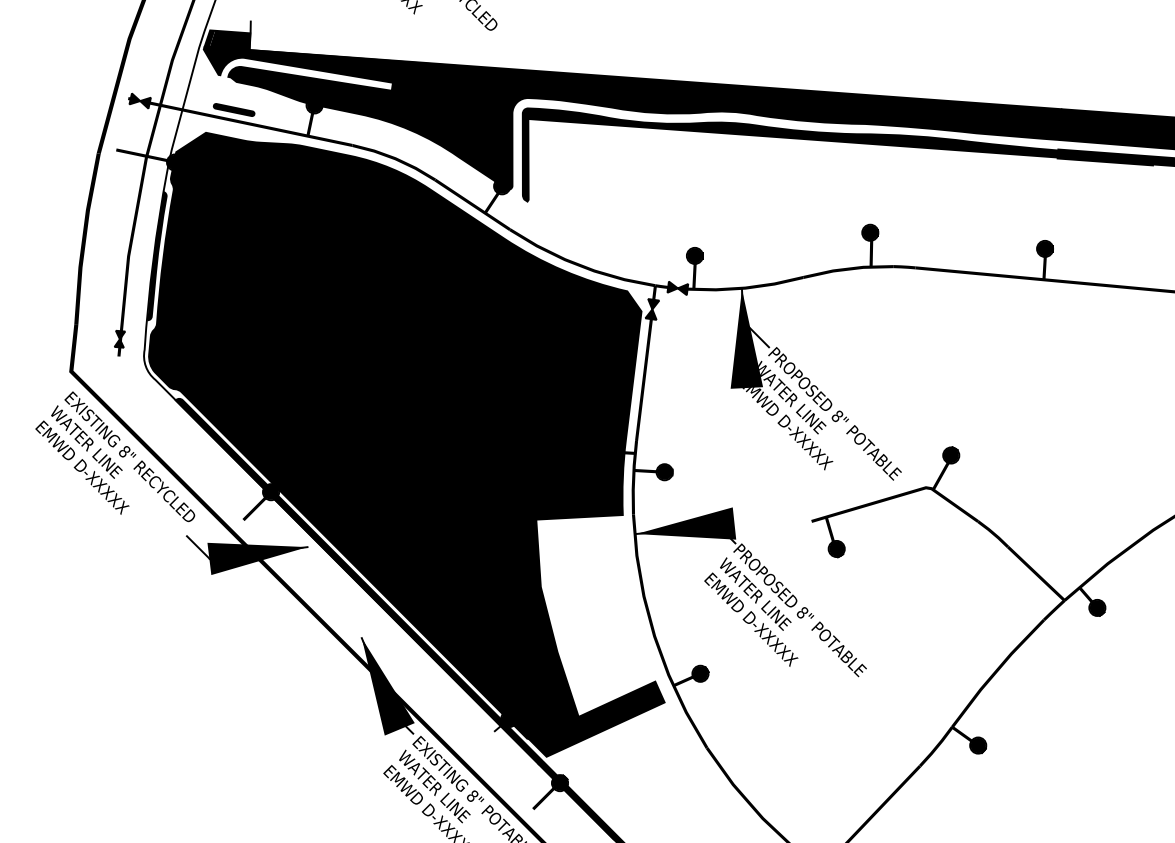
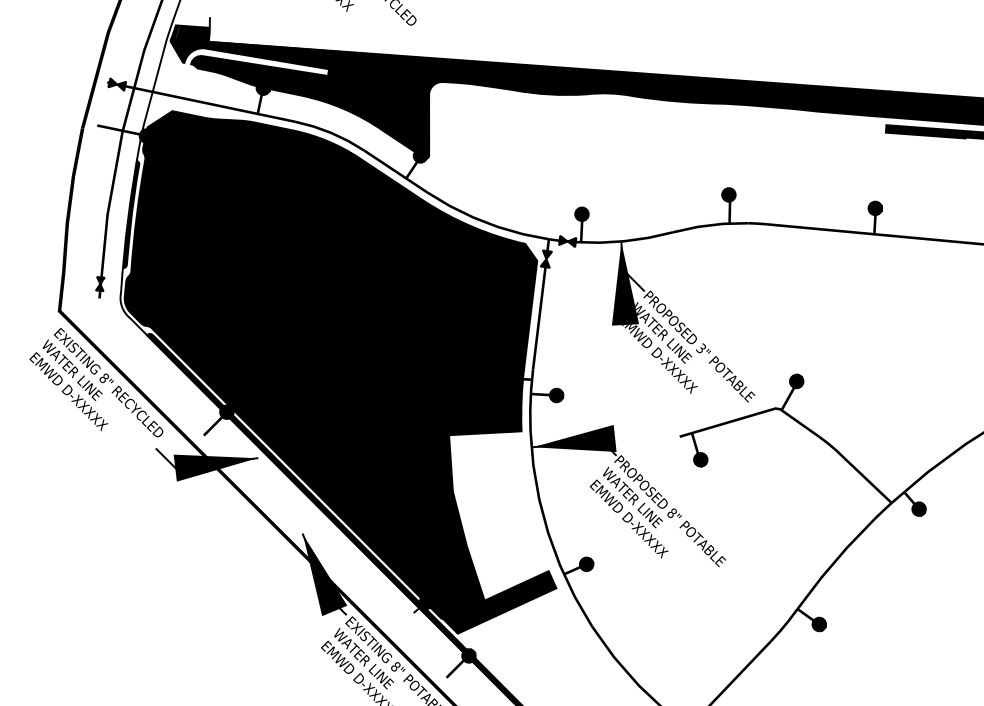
fill: (233, 110) -> (195, 92), removed
fill: (789, 154) -> (661, 129), removed
text: (837, 416) -> (701, 348), 8" -> 3"

